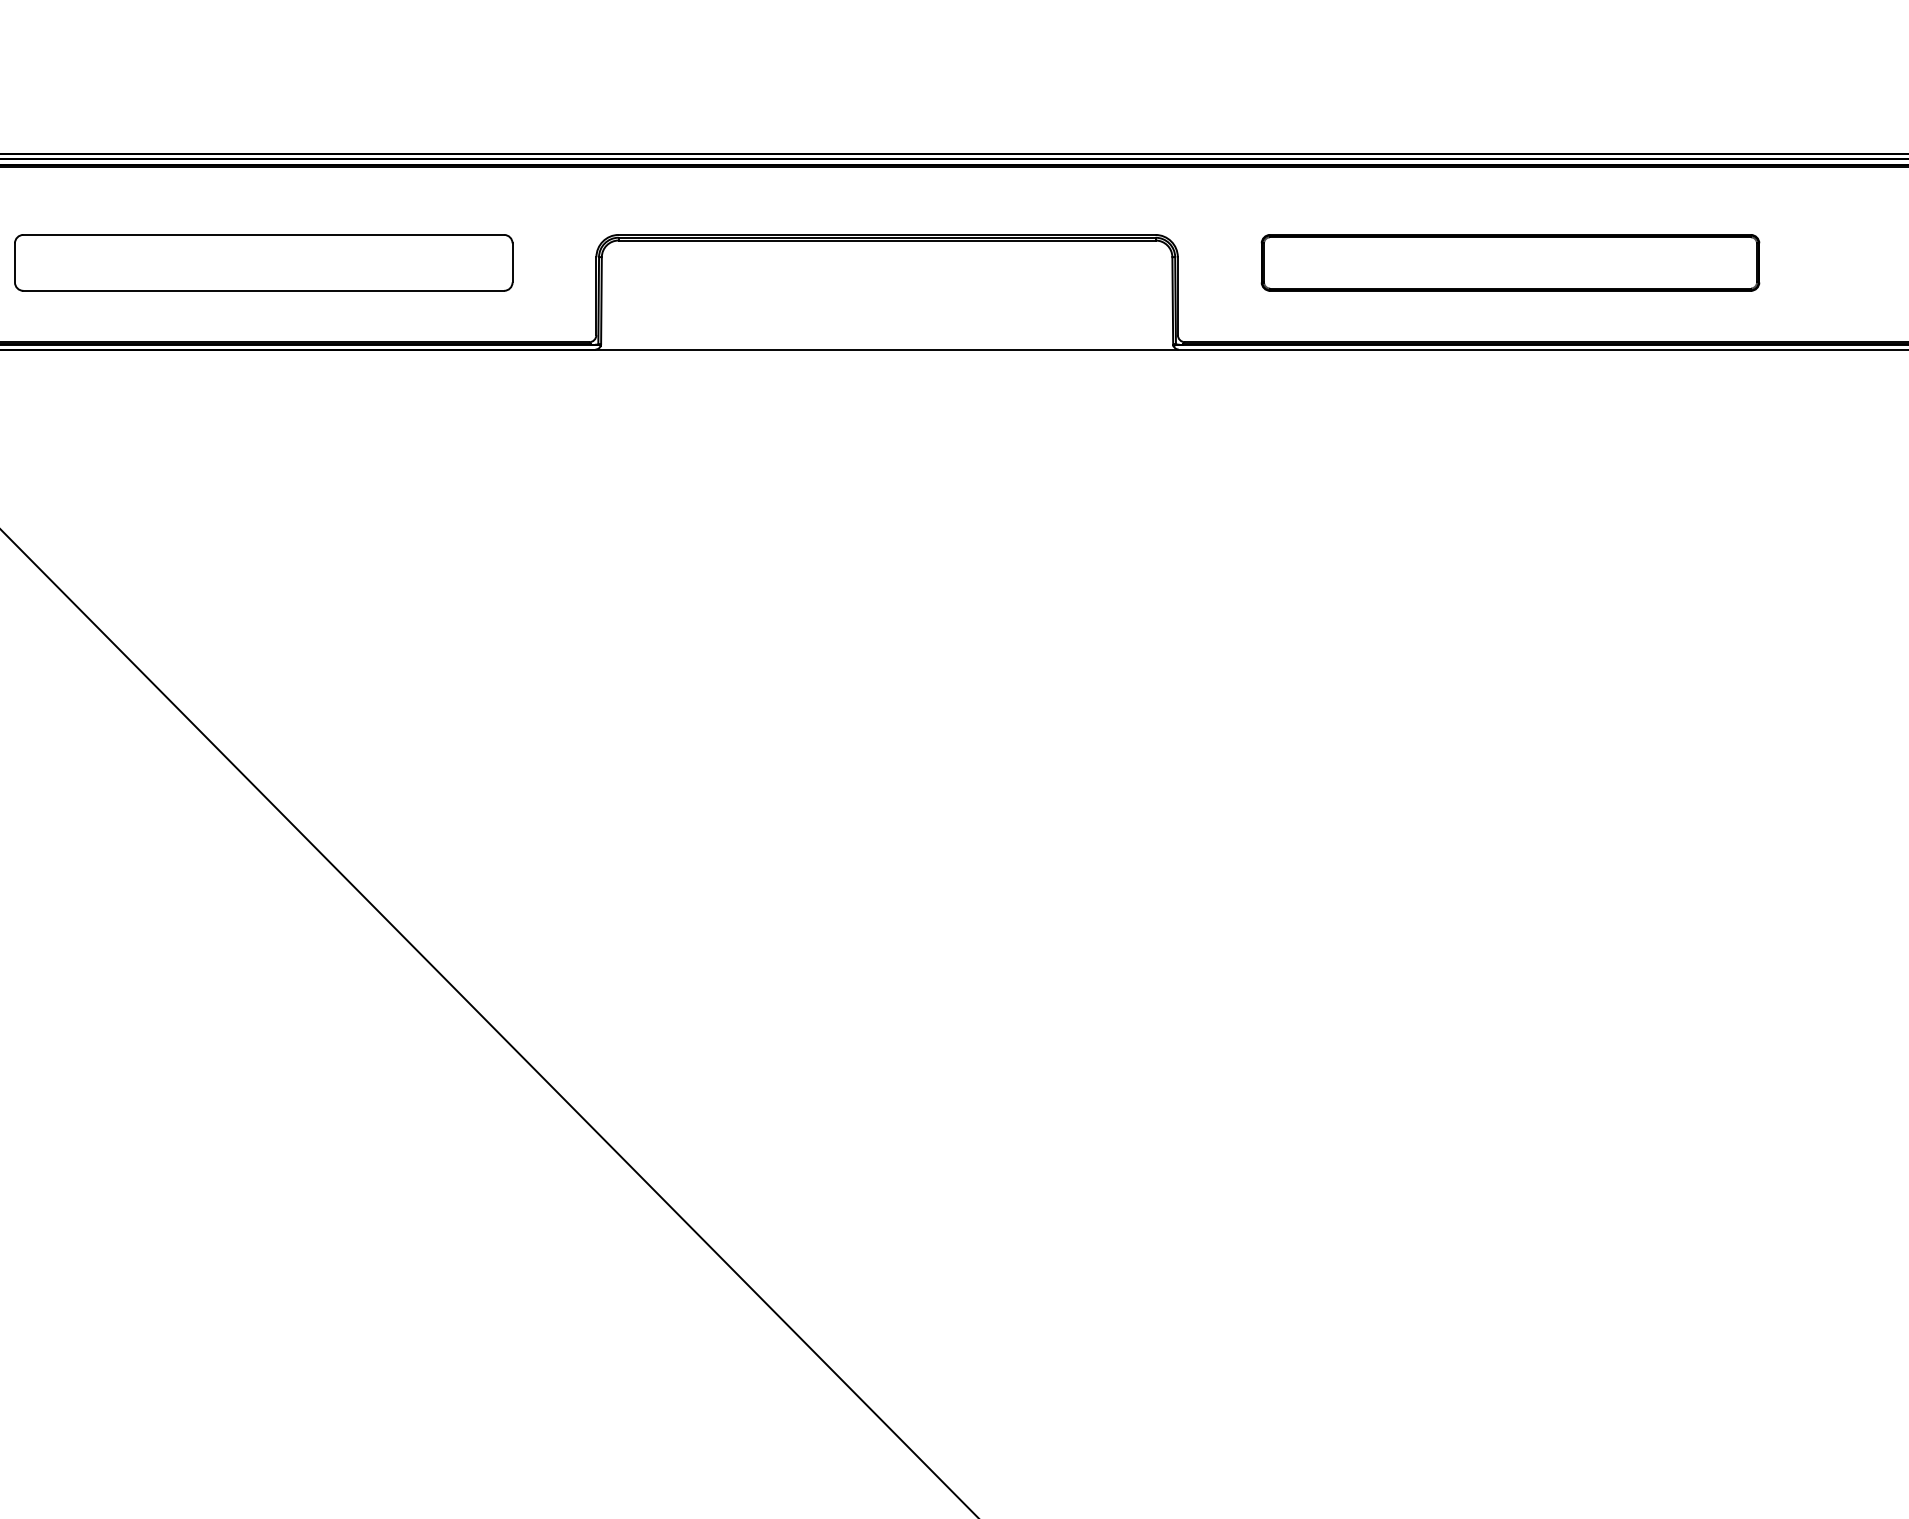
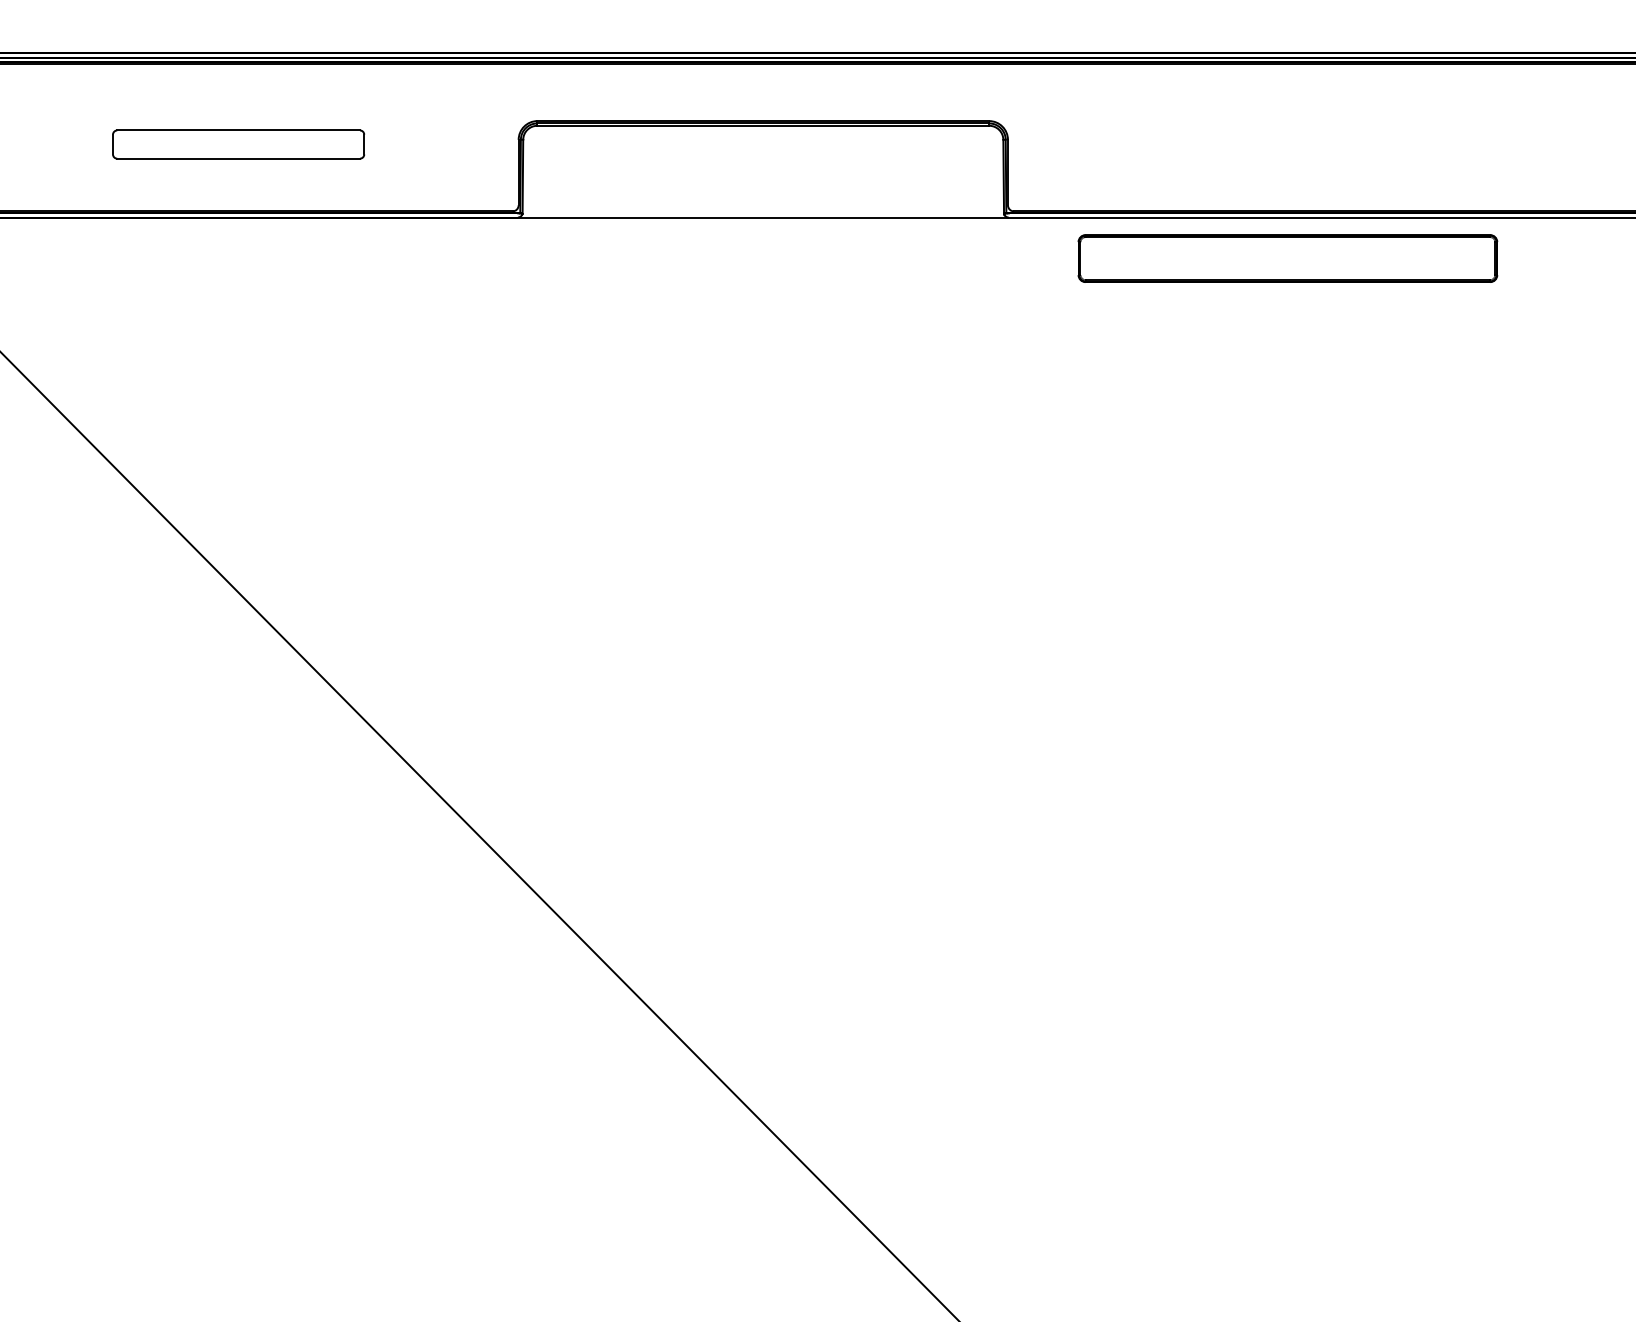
part: (263, 262) -> (238, 144), size x0.6
part: (1510, 262) -> (1287, 258), moved

